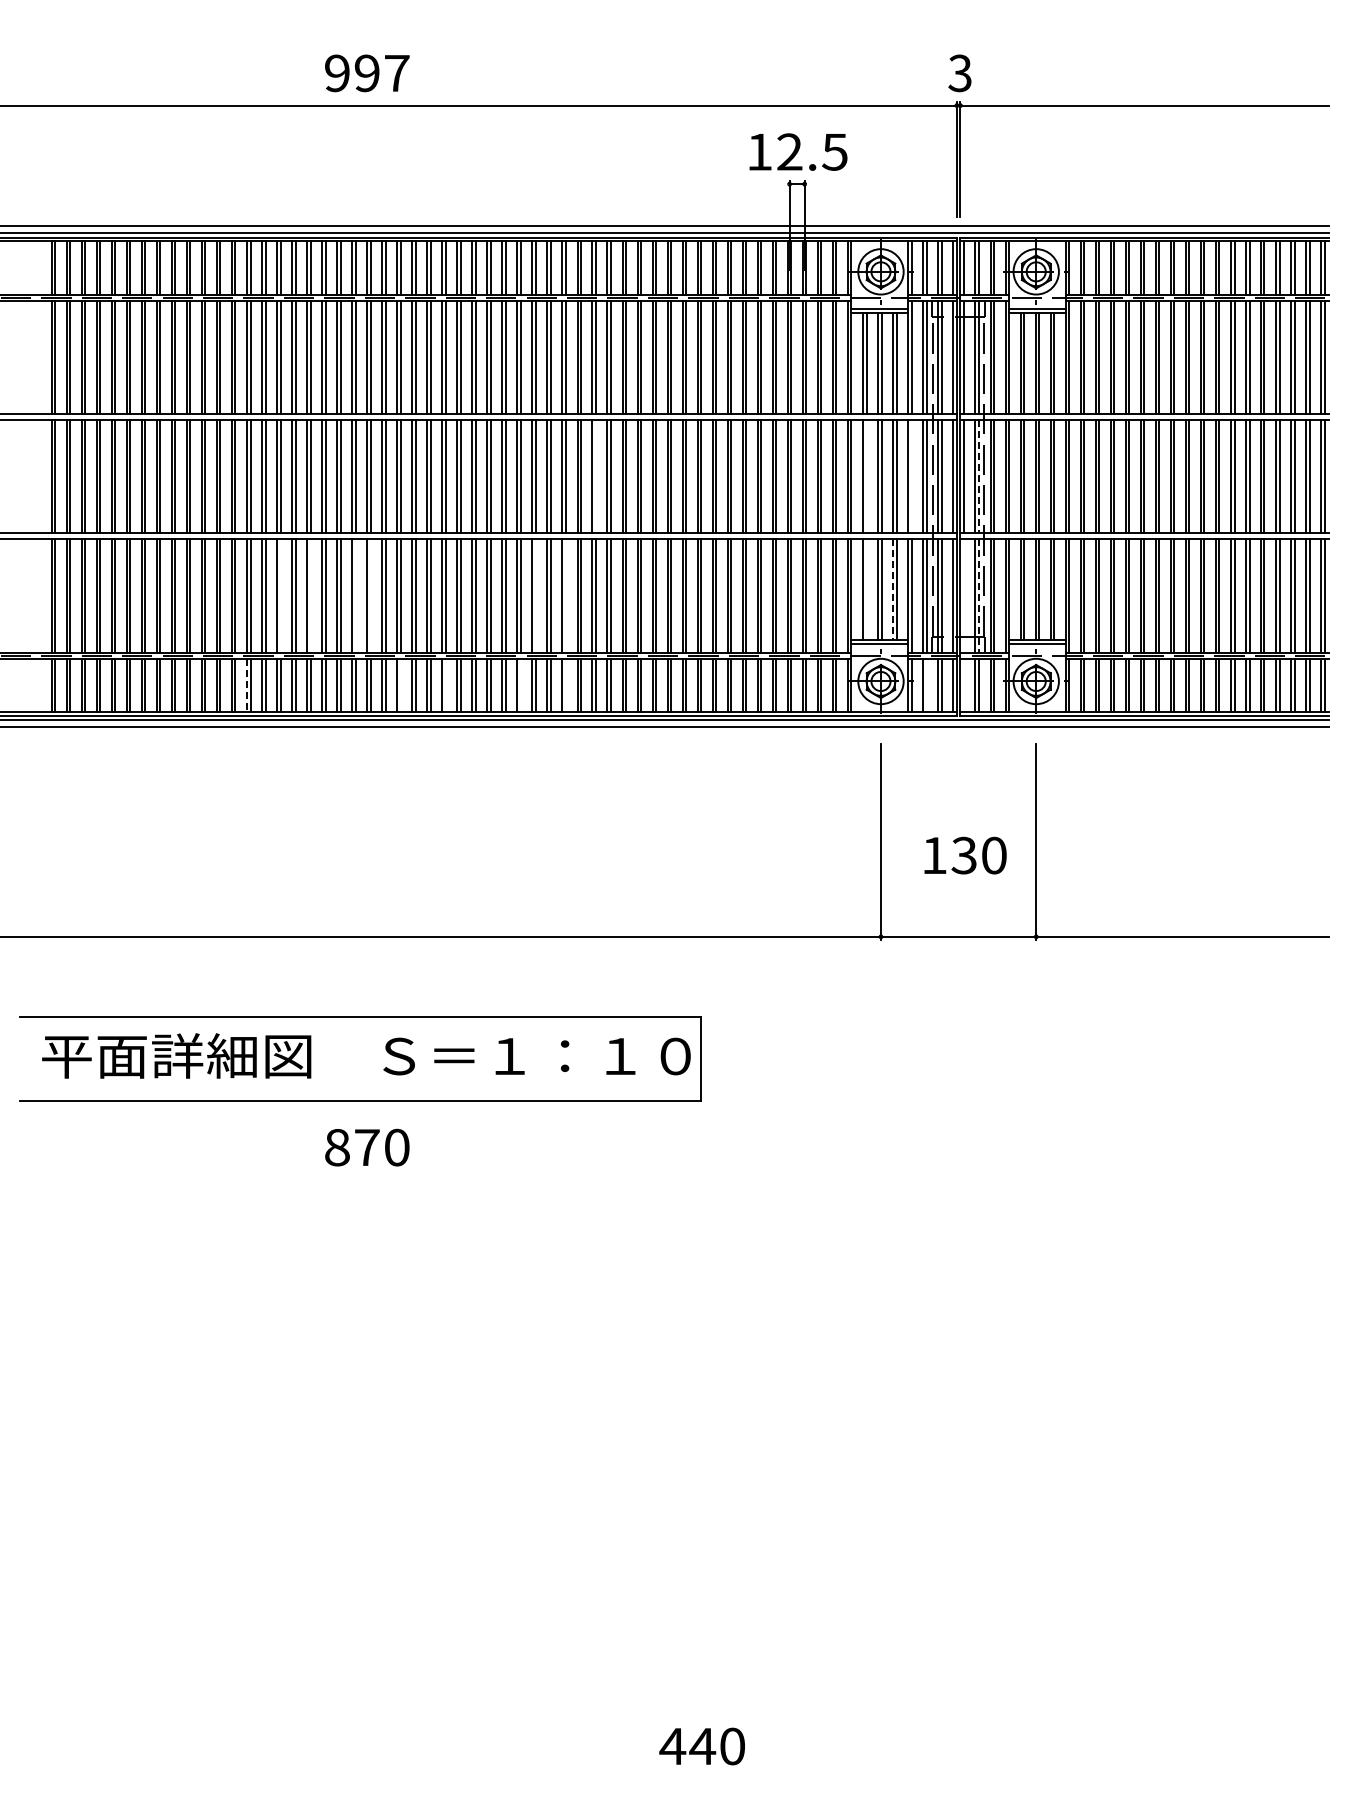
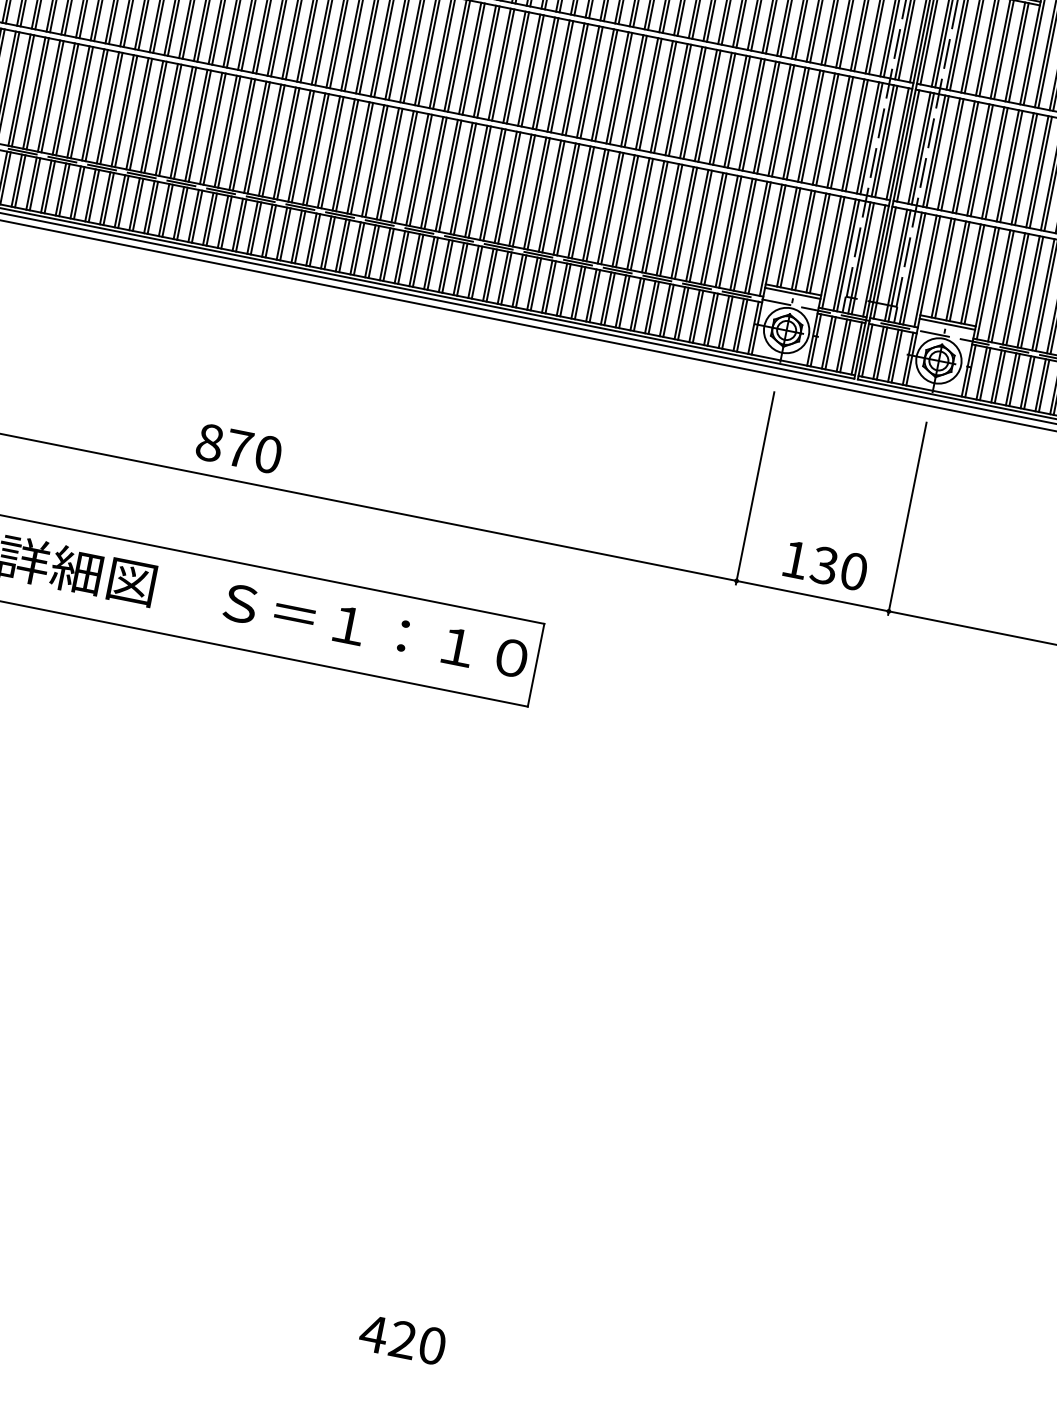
line: (596, 476) -> (547, 73), added
line: (866, 476) -> (812, 126), added
line: (911, 476) -> (856, 135), added
line: (979, 476) -> (923, 148), dashed -> solid
line: (866, 589) -> (790, 237), added
line: (892, 590) -> (815, 243), dashed -> solid
line: (280, 595) -> (214, 128), added
line: (310, 595) -> (244, 134), added
line: (355, 595) -> (288, 143), added
line: (370, 595) -> (302, 146), added
line: (535, 595) -> (464, 178), added
line: (566, 595) -> (495, 184), added
line: (963, 595) -> (884, 262), added
line: (979, 596) -> (899, 266), dashed -> solid
line: (400, 684) -> (314, 239), added
line: (445, 684) -> (359, 248), added
line: (520, 684) -> (432, 262), added
line: (566, 684) -> (477, 271), added
line: (926, 684) -> (830, 342), added
line: (963, 684) -> (866, 349), added
line: (246, 685) -> (163, 210), dashed -> solid
text: (965, 855) -> (825, 565), moved
text: (367, 1147) -> (239, 448), moved
text: (702, 1745) -> (403, 1338), 440 -> 420

